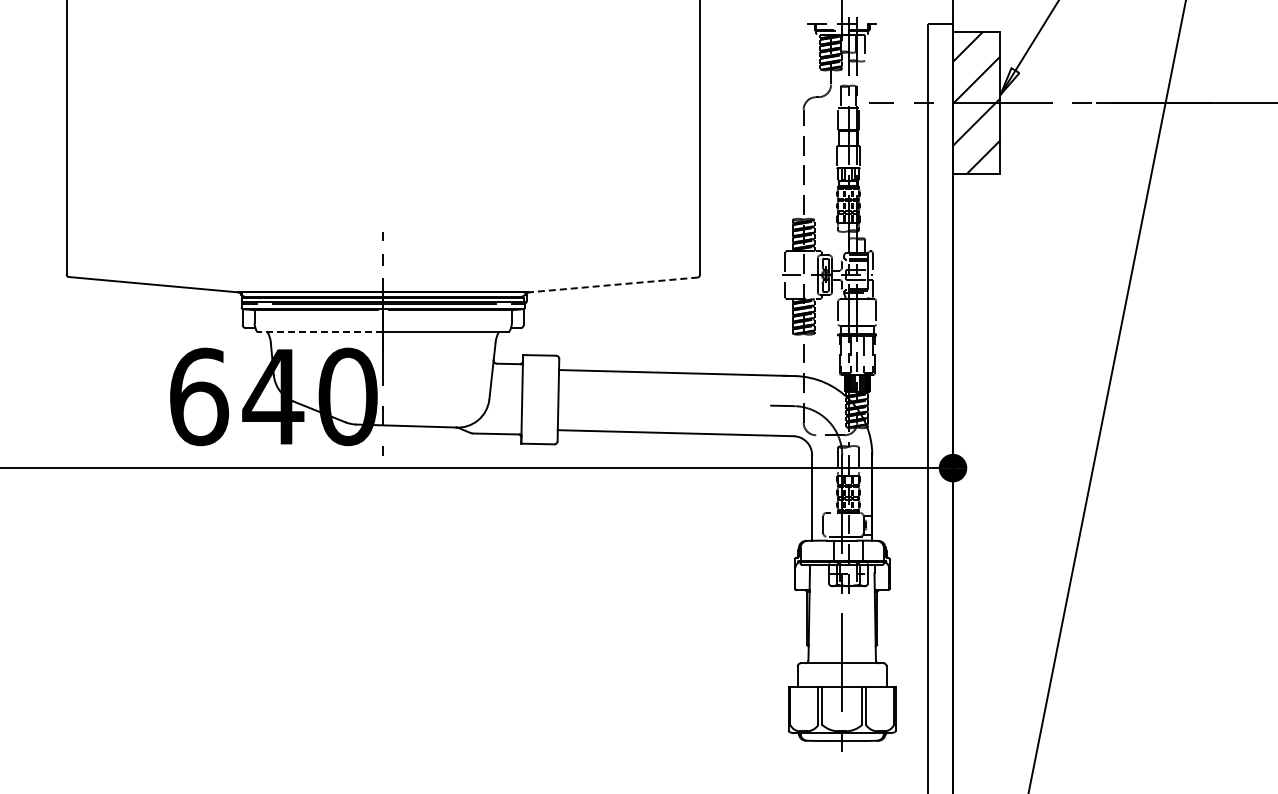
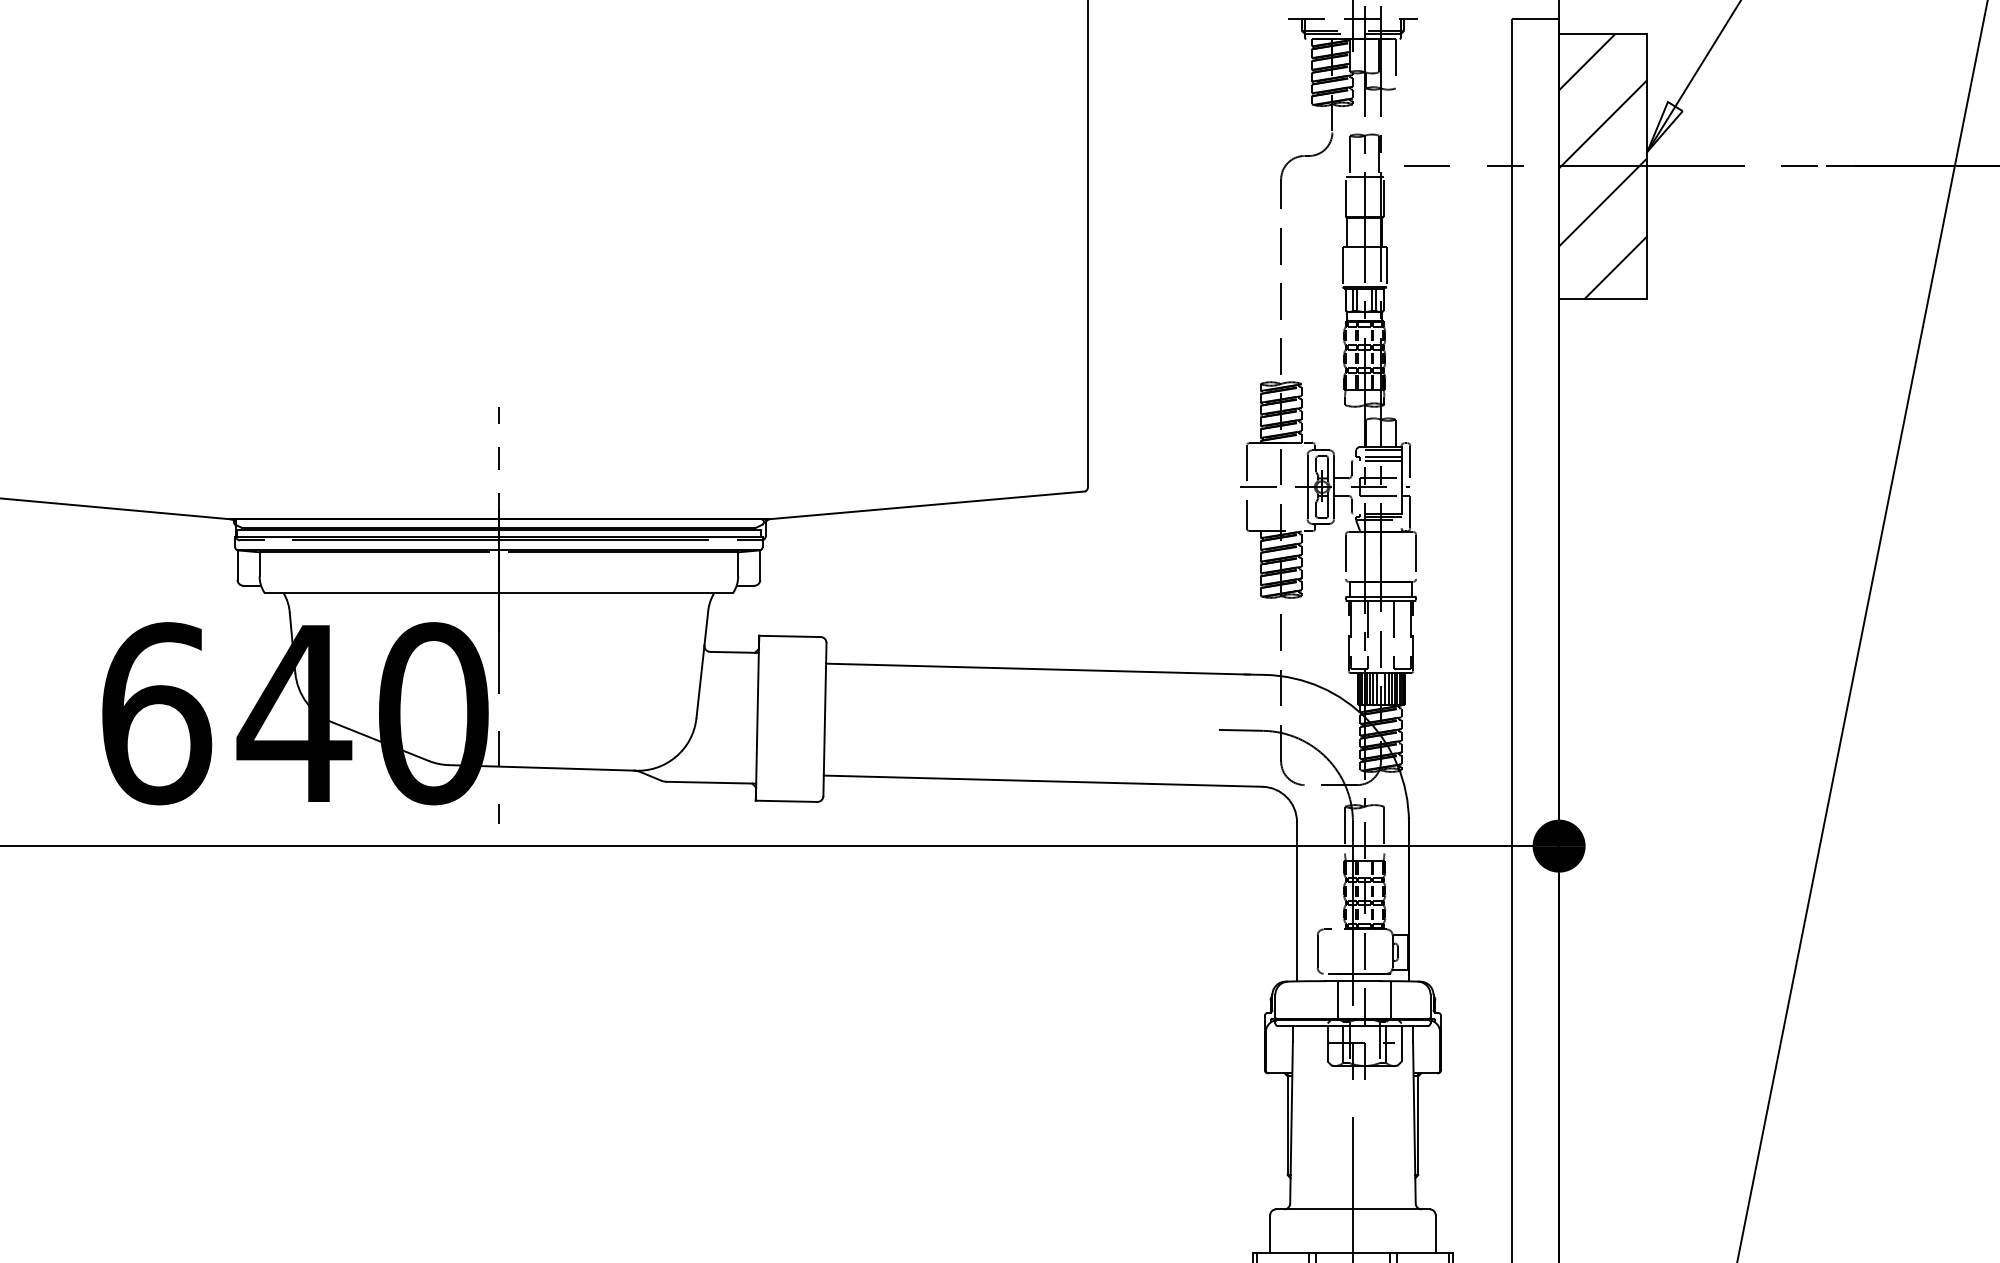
line: (612, 284) -> (925, 504), dashed -> solid
line: (320, 332) -> (382, 593), dashed -> solid

